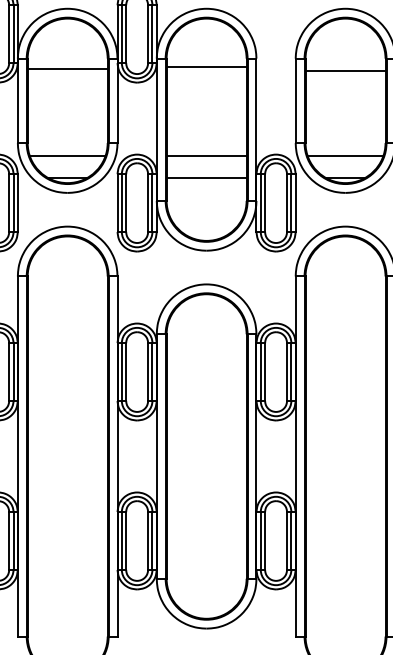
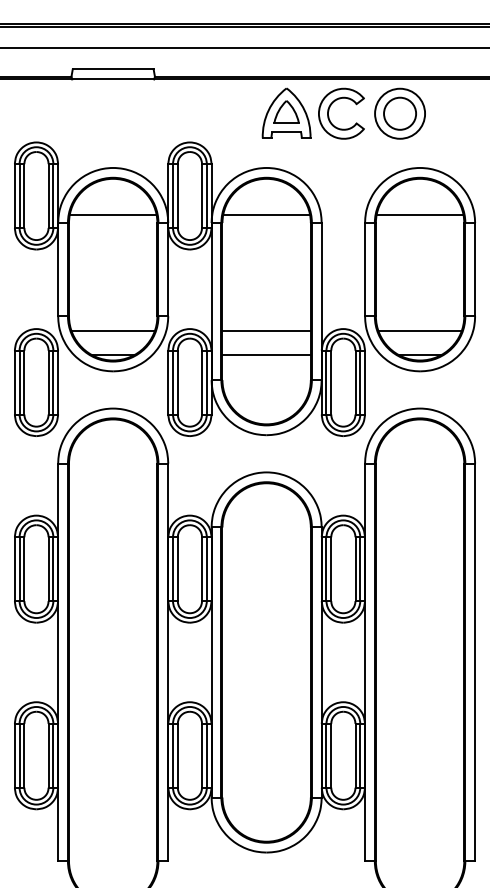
line: (206, 67) -> (266, 214), moved
line: (67, 69) -> (112, 214), moved
line: (345, 70) -> (419, 214), moved

